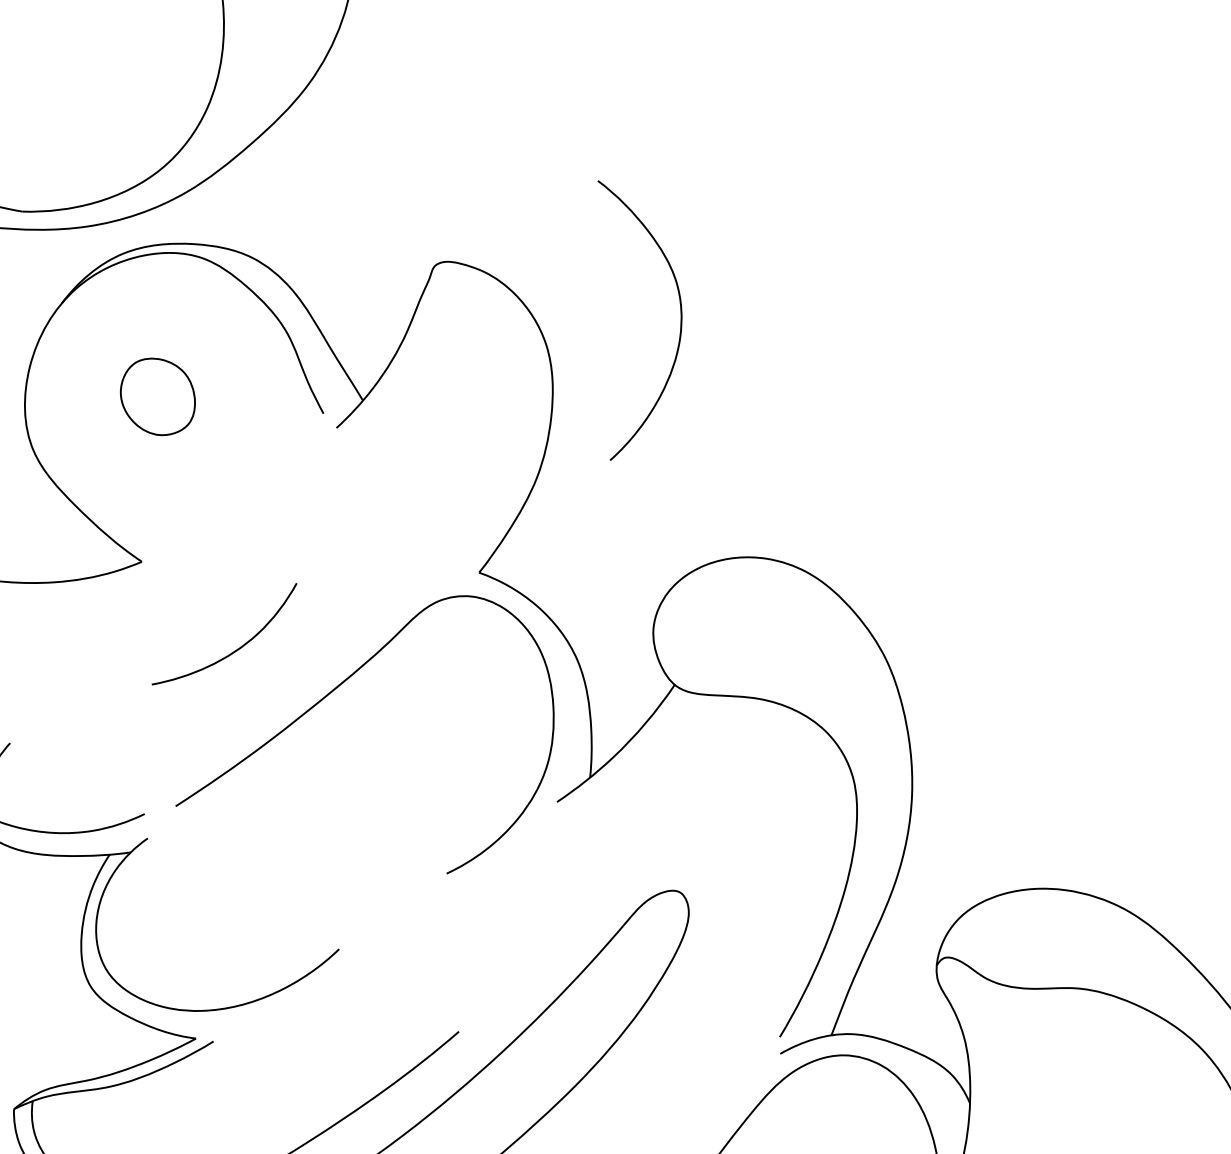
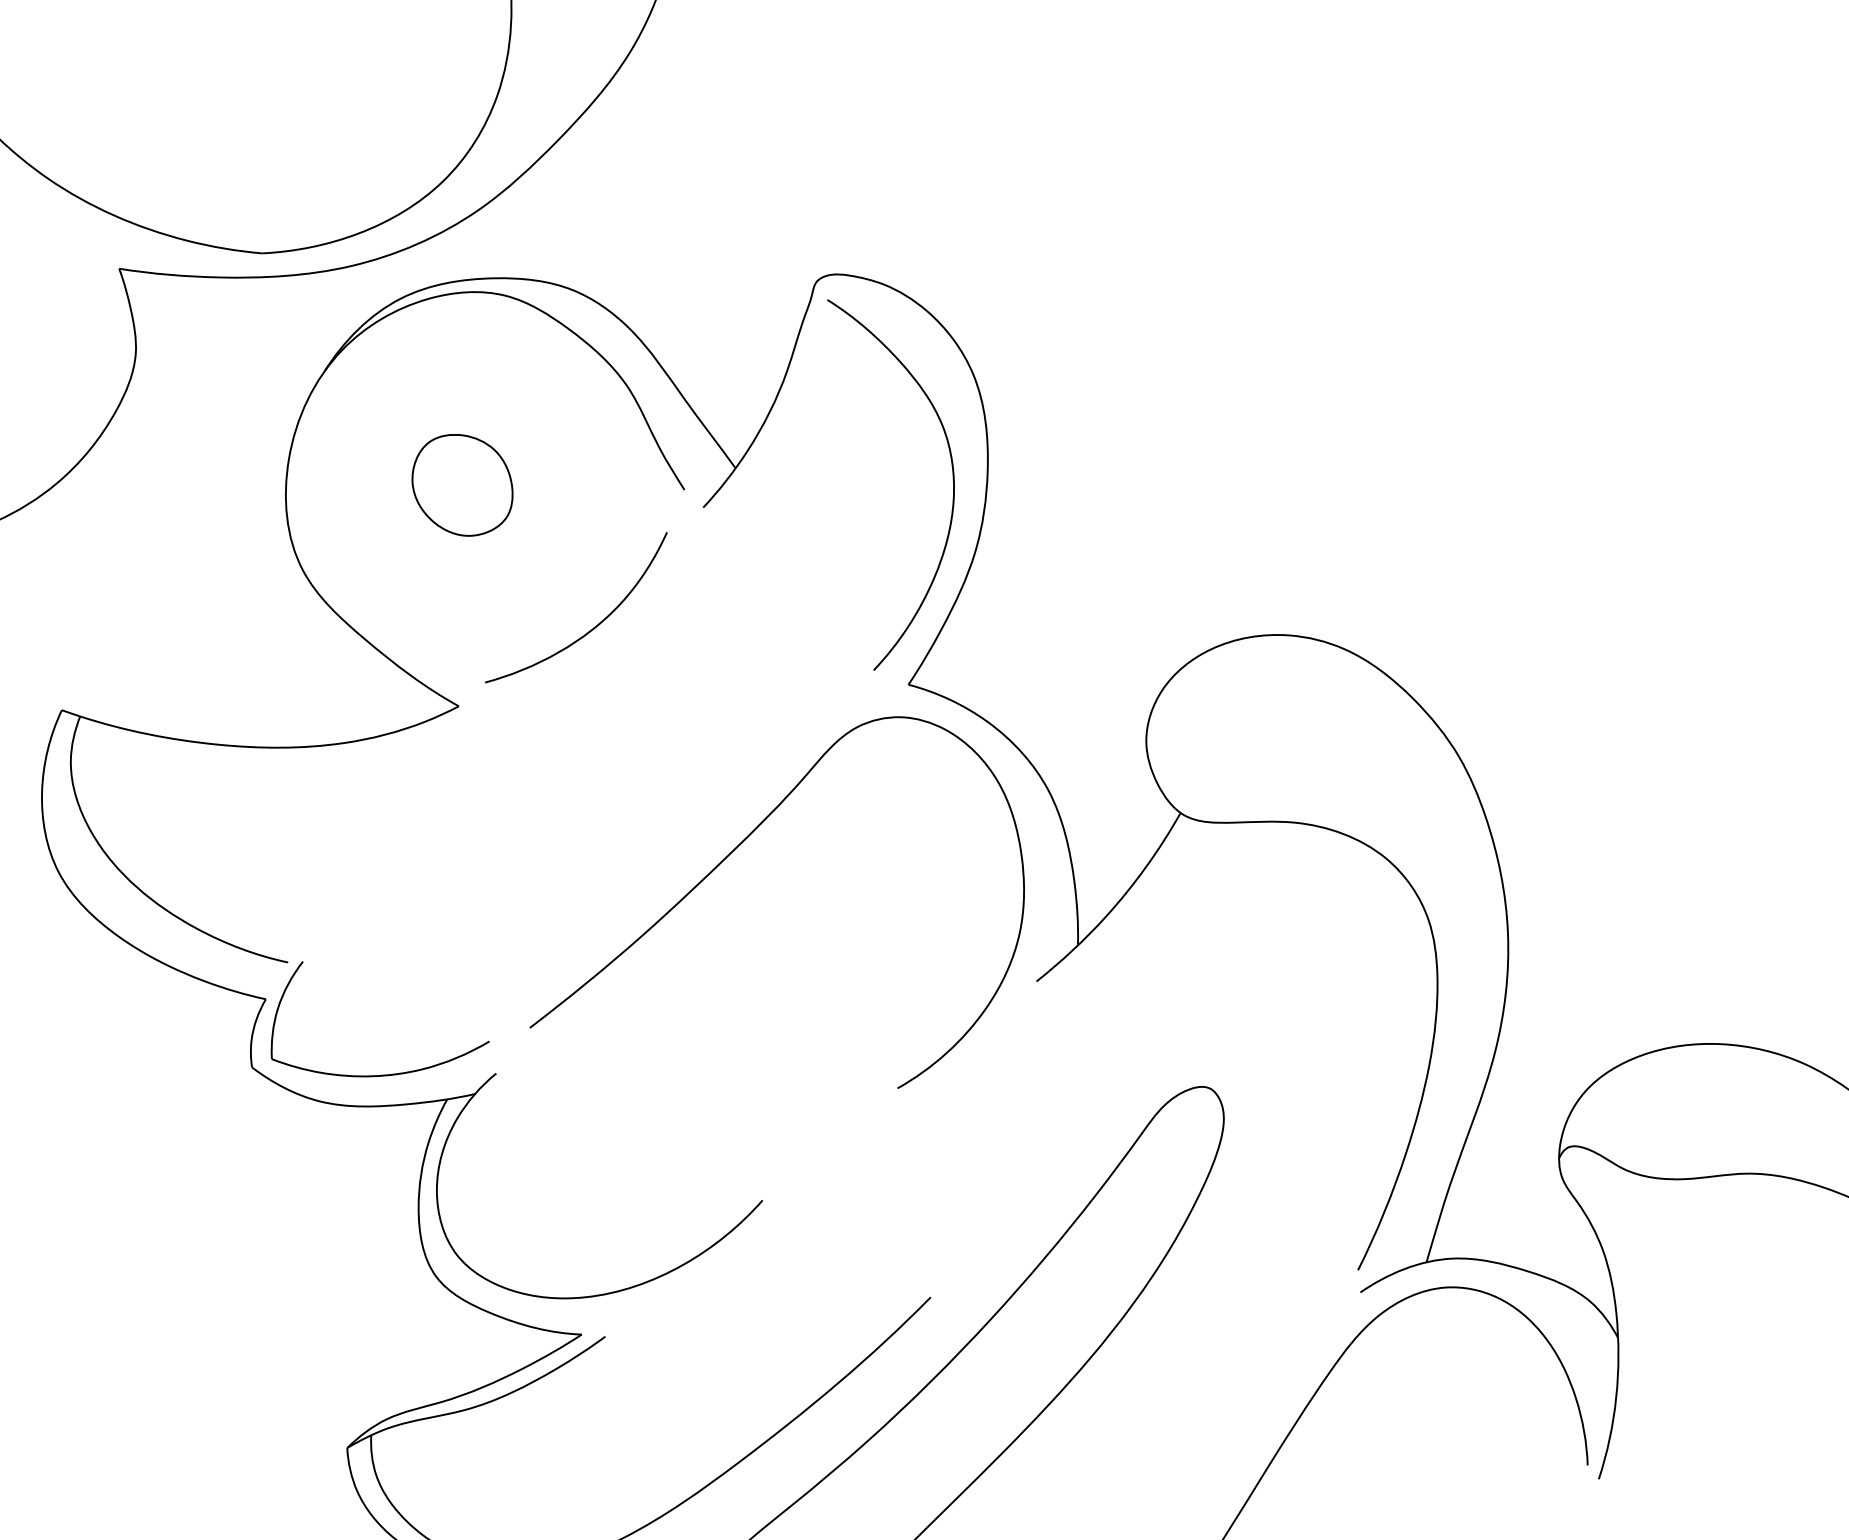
curve: (680, 322) -> (952, 479), moved
curve: (233, 651) -> (590, 629), moved

